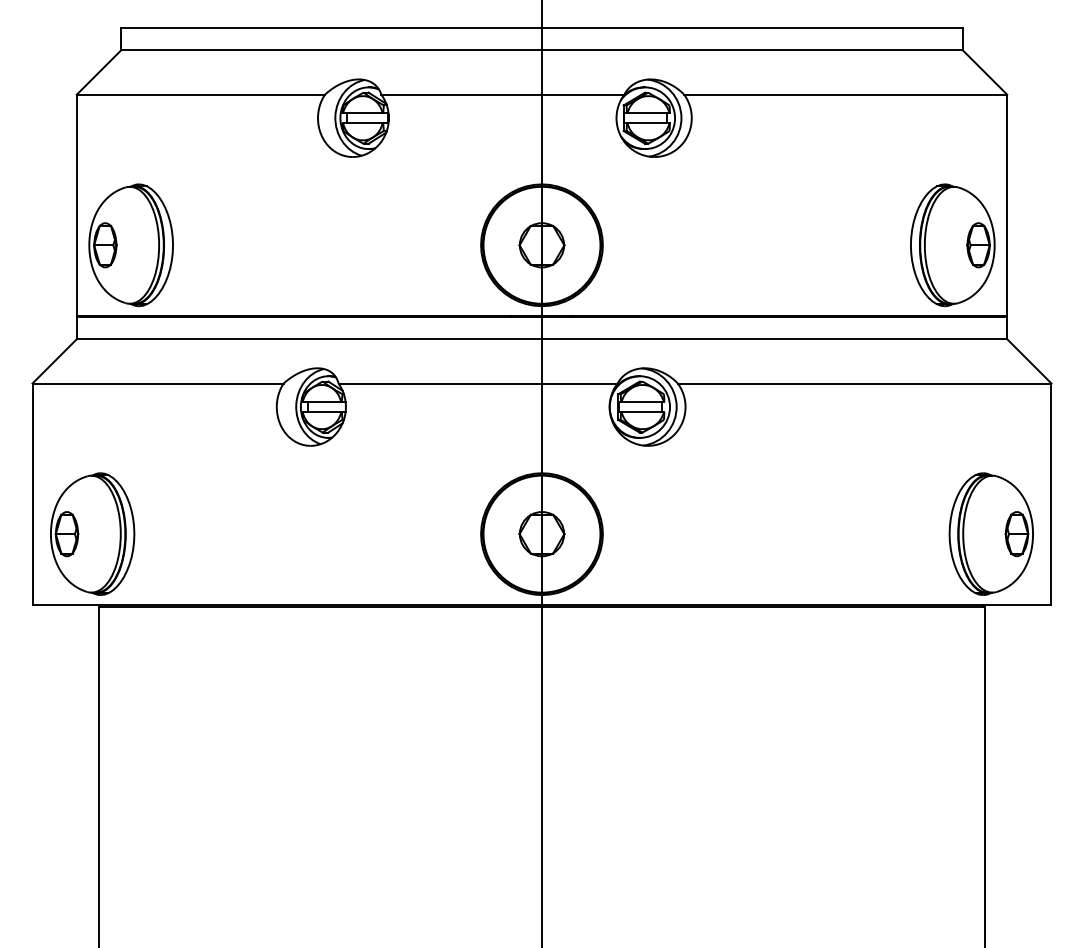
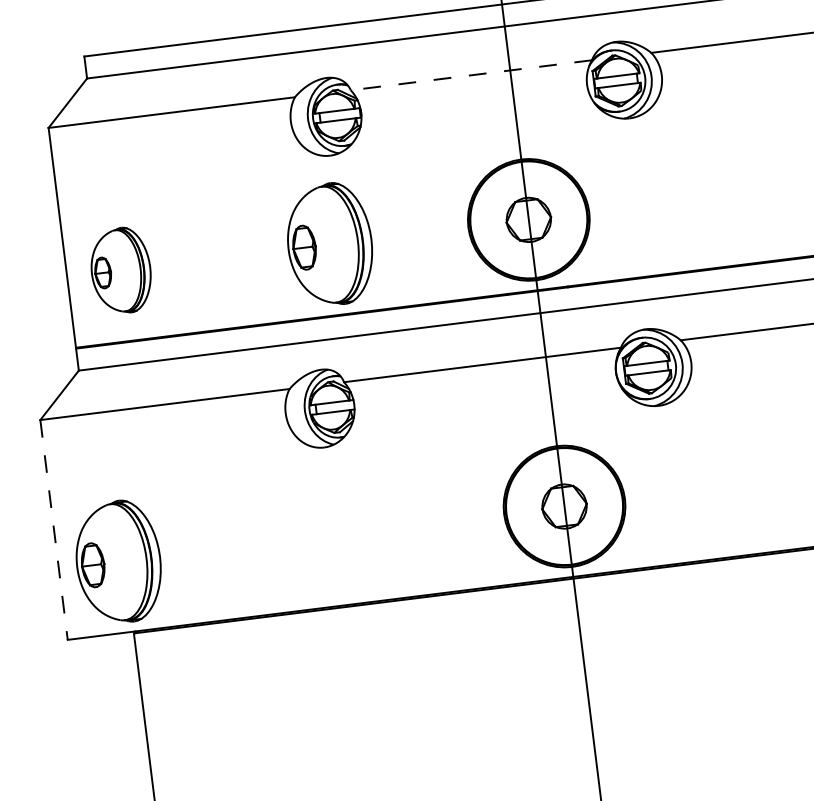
line: (502, 94) -> (471, 75), solid -> dashed
part: (341, 244) -> (329, 243), added
part: (130, 245) -> (120, 270), size x0.7
line: (32, 494) -> (54, 530), solid -> dashed

